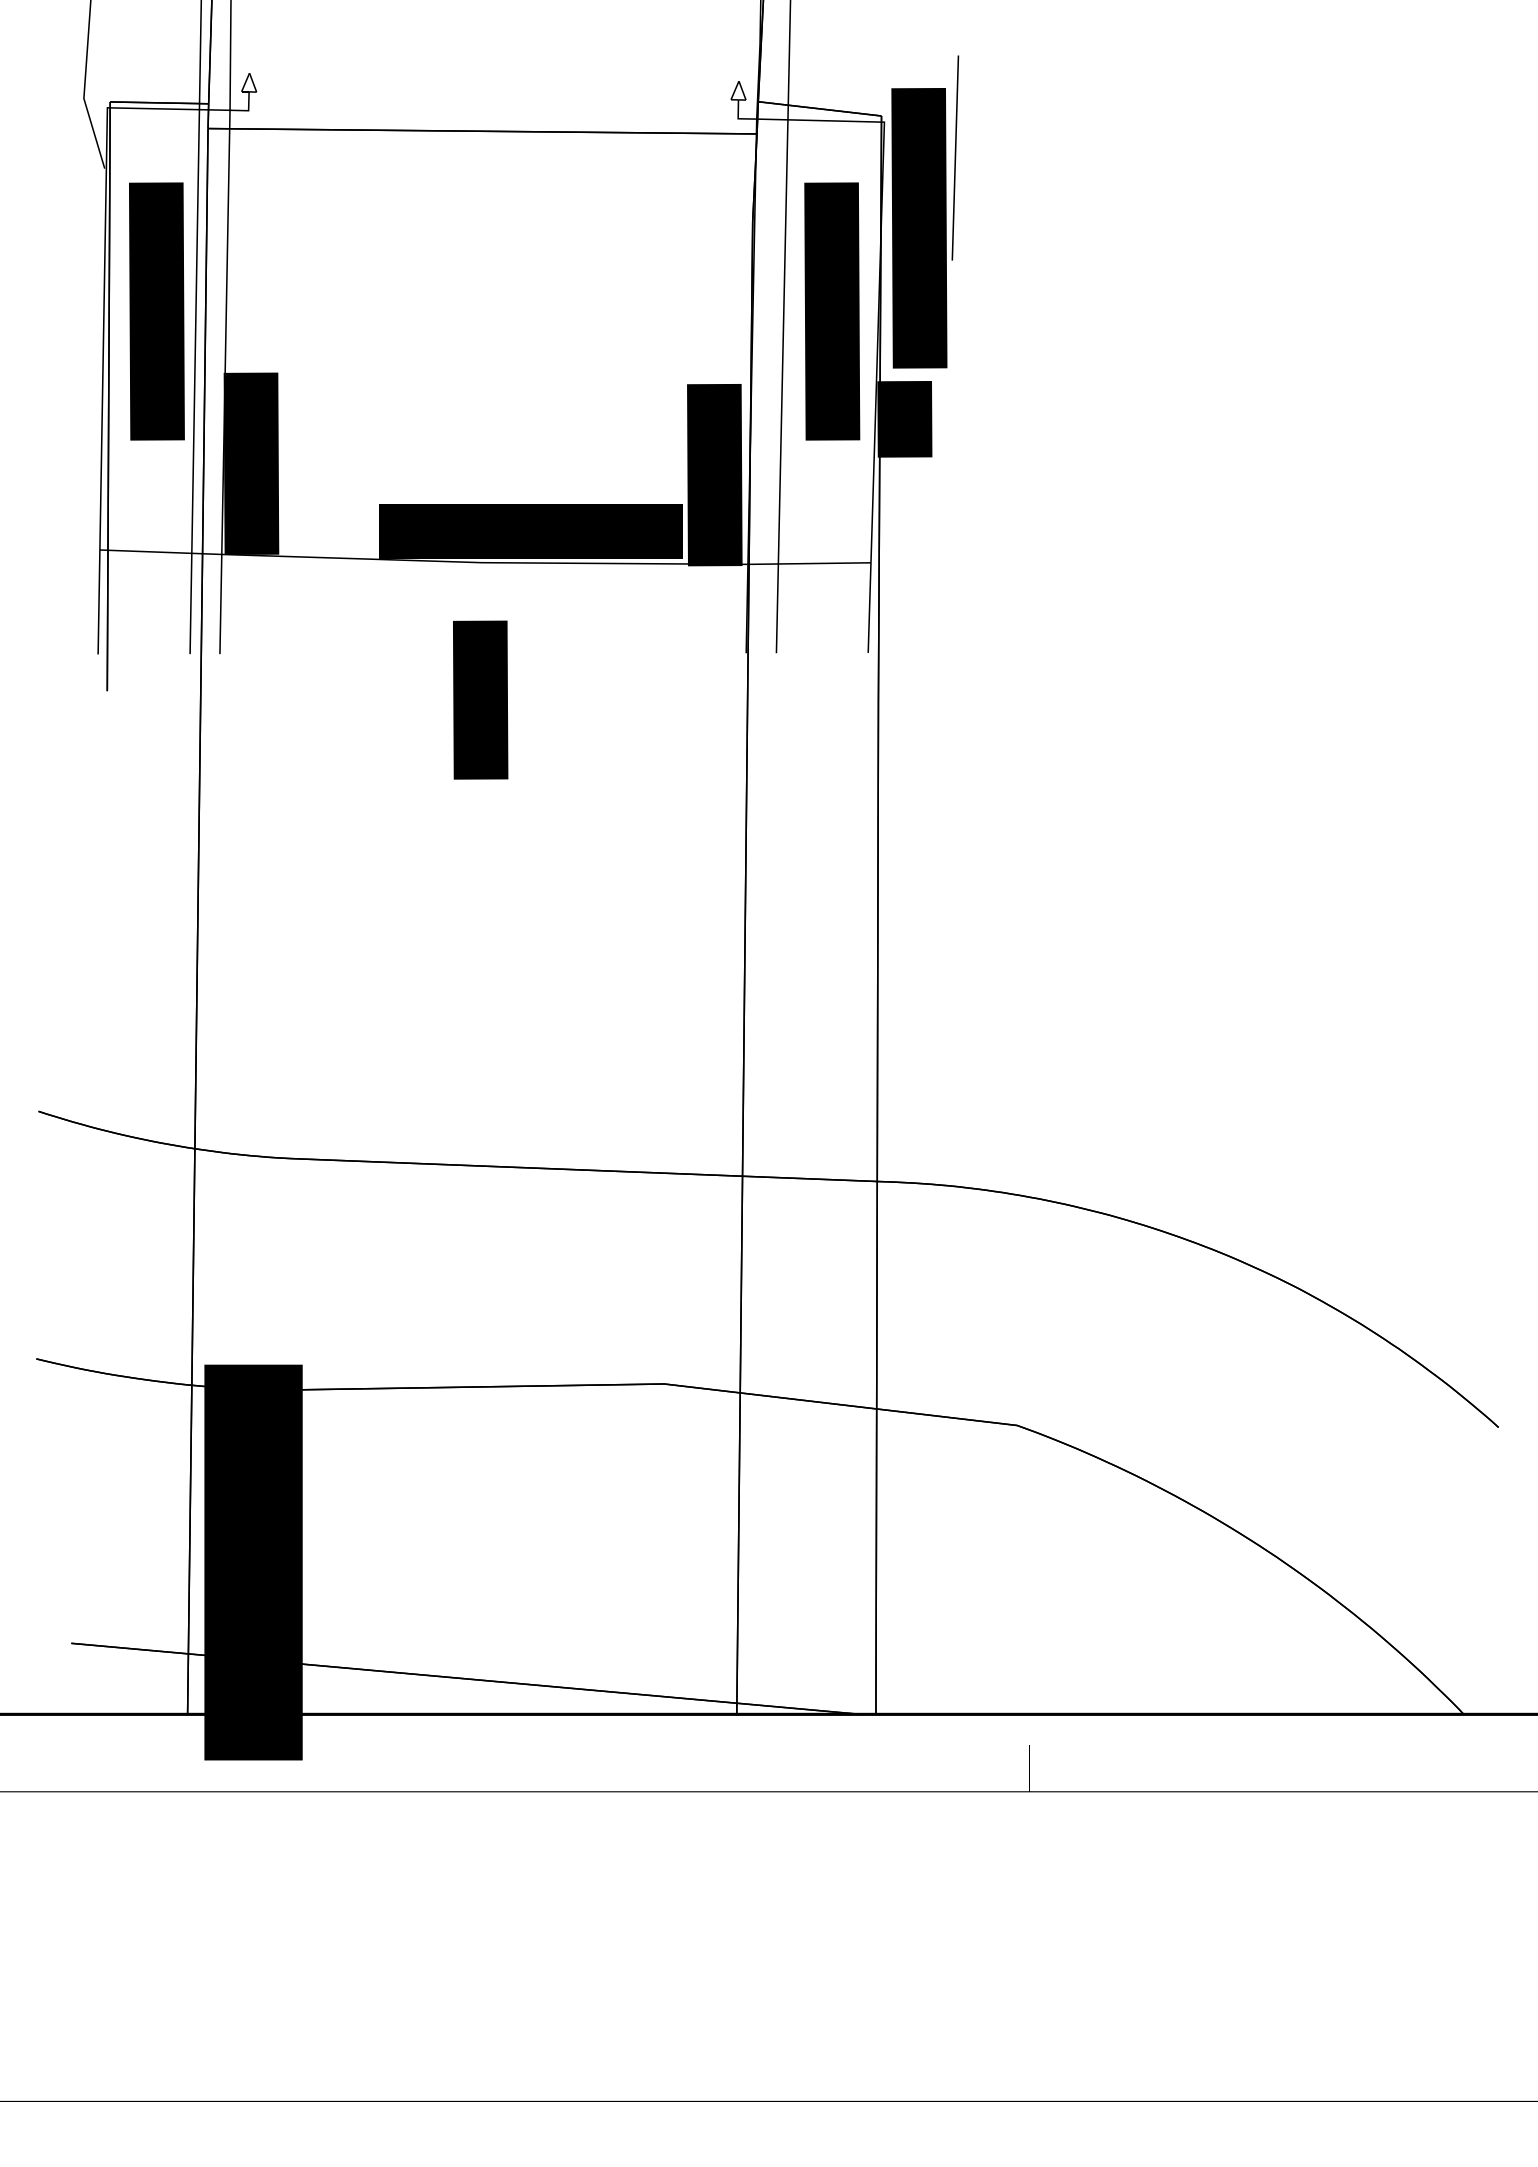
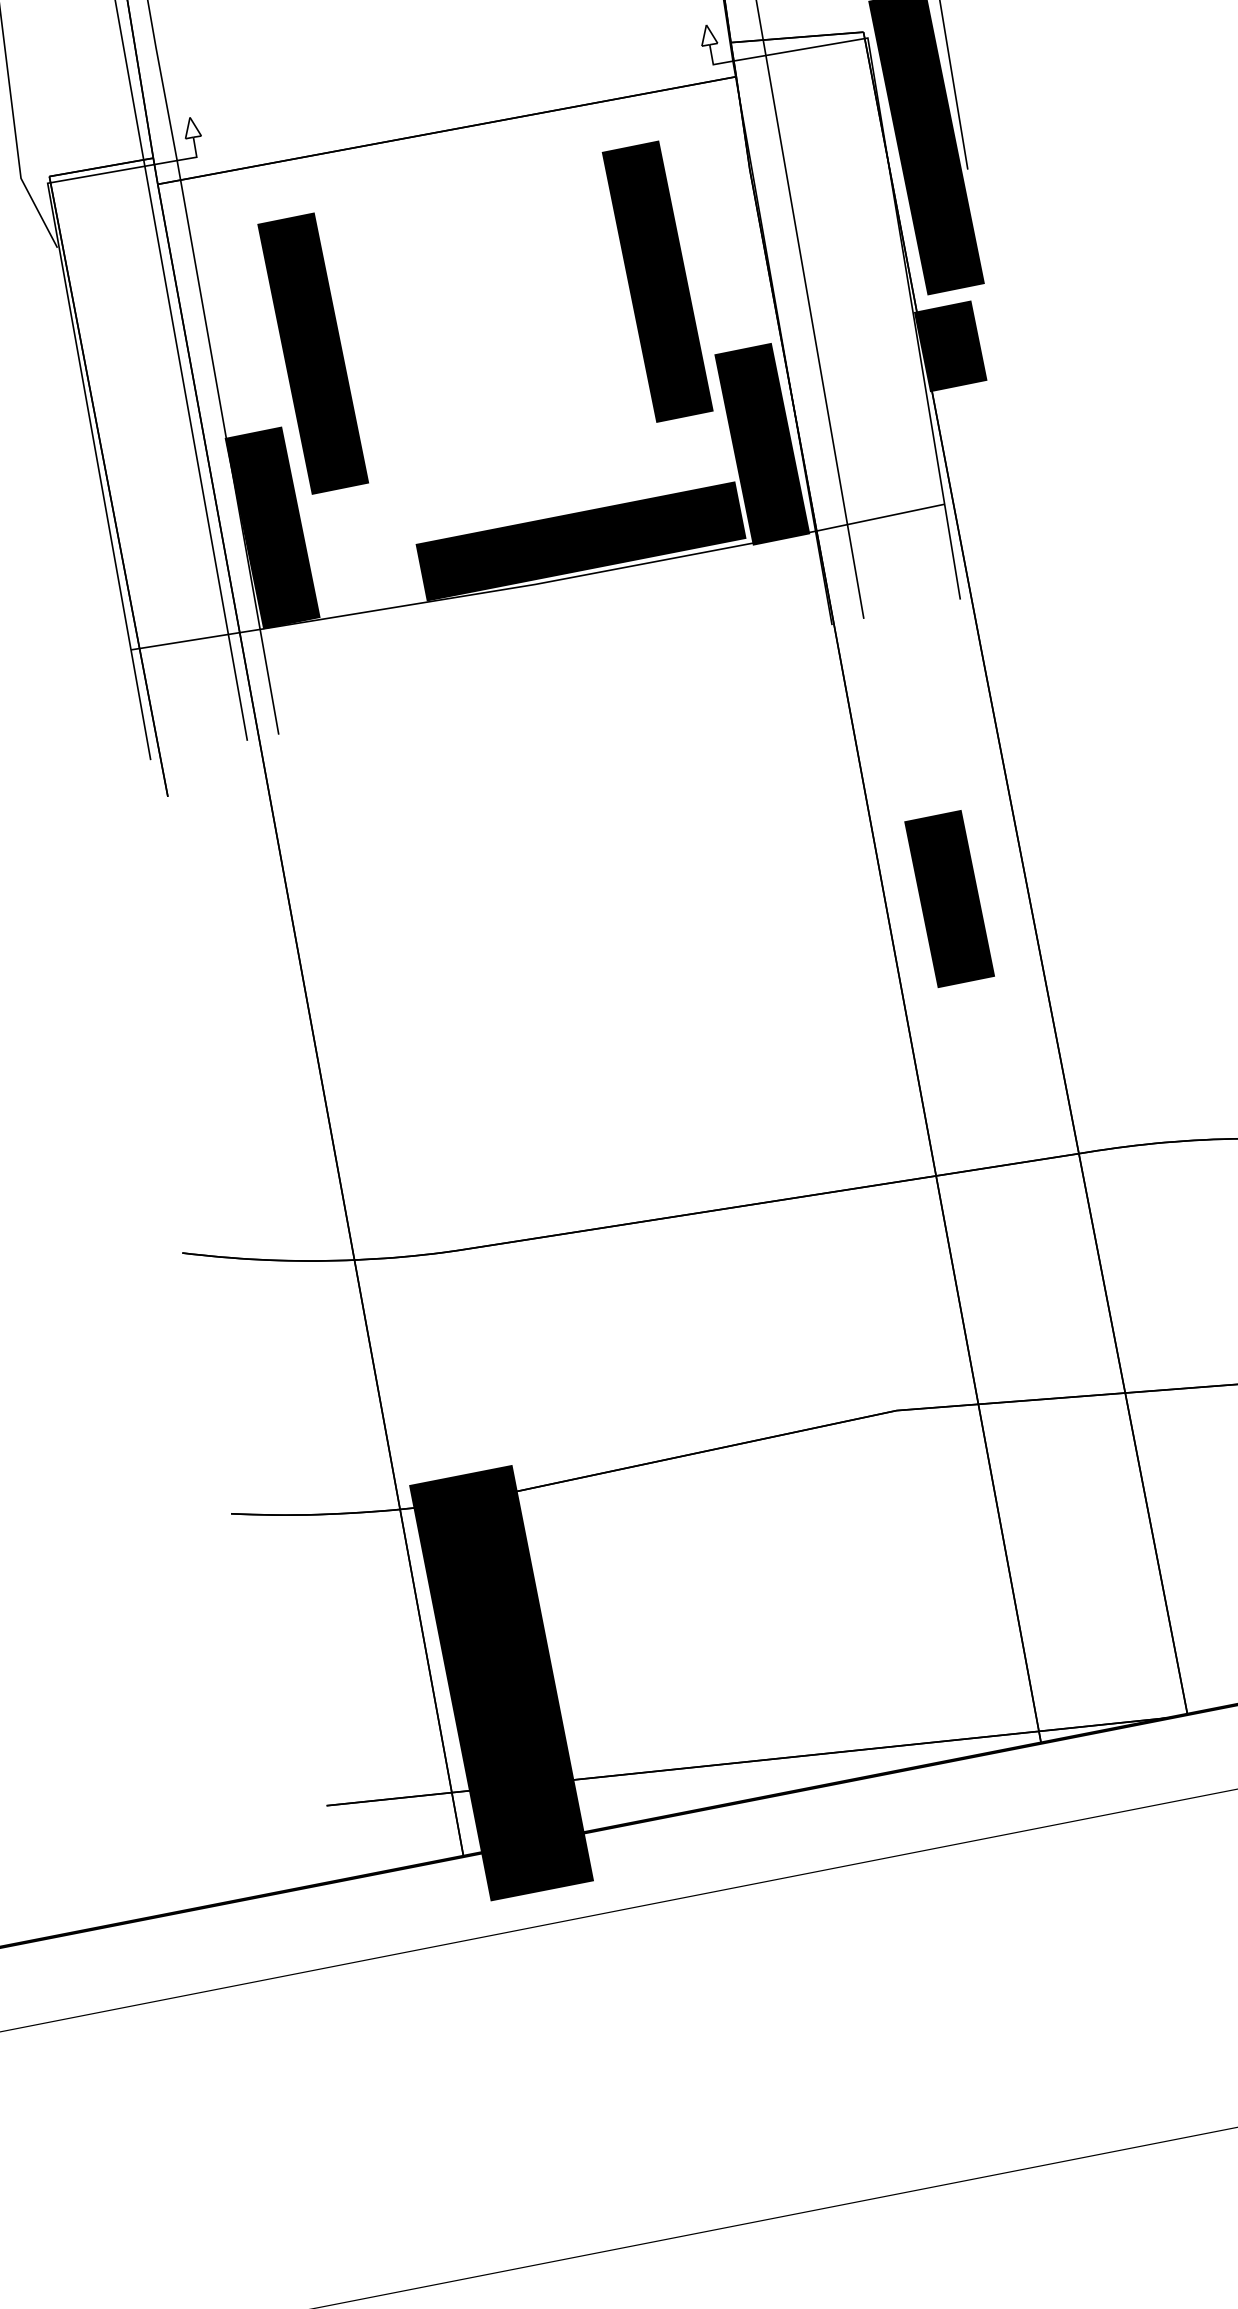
text: (156, 311) -> (312, 353), moved
text: (832, 311) -> (657, 281), moved
text: (480, 699) -> (949, 898), moved

